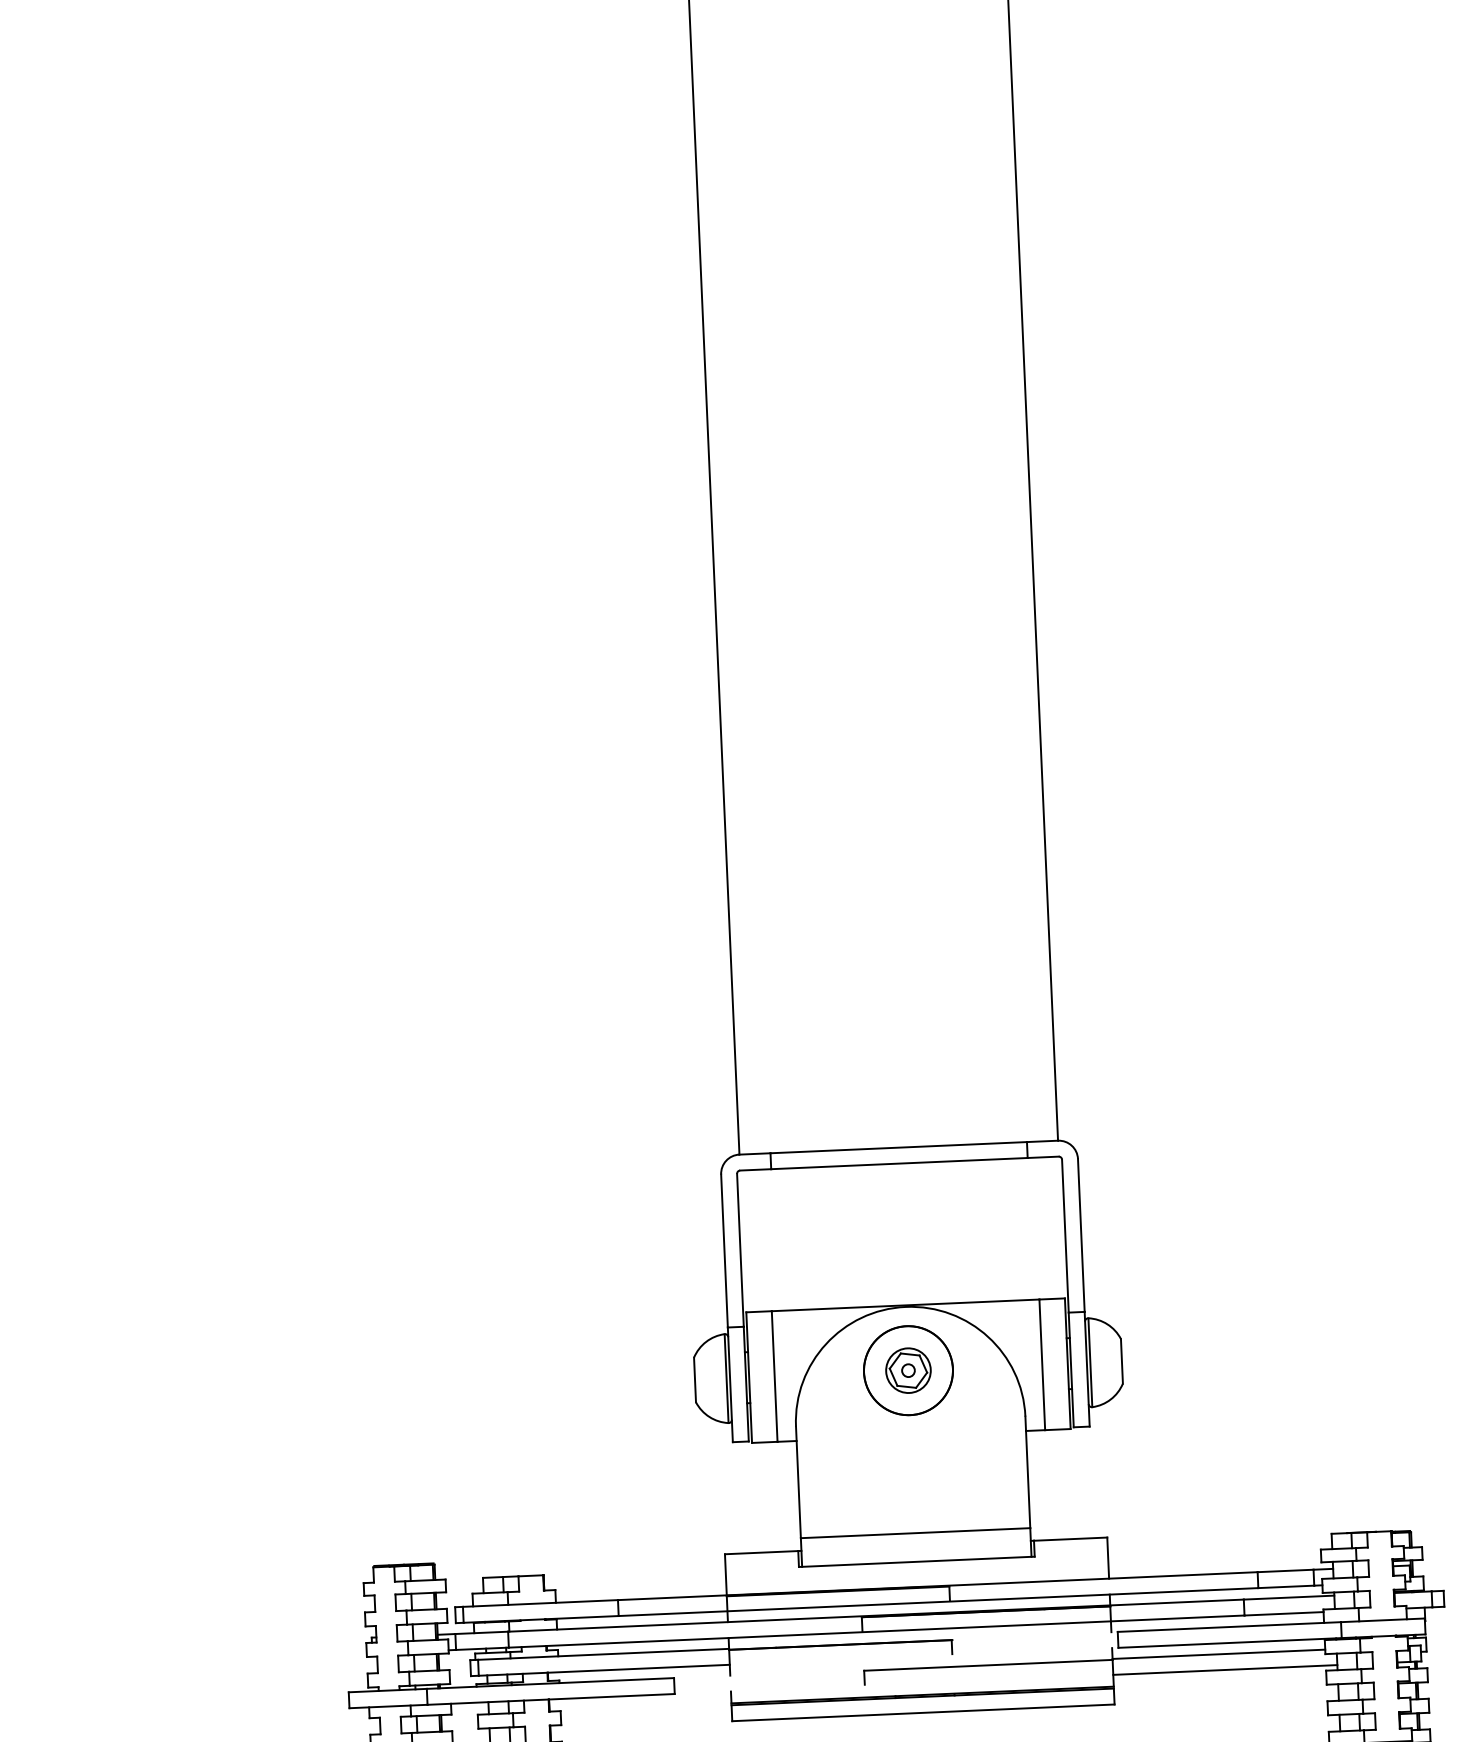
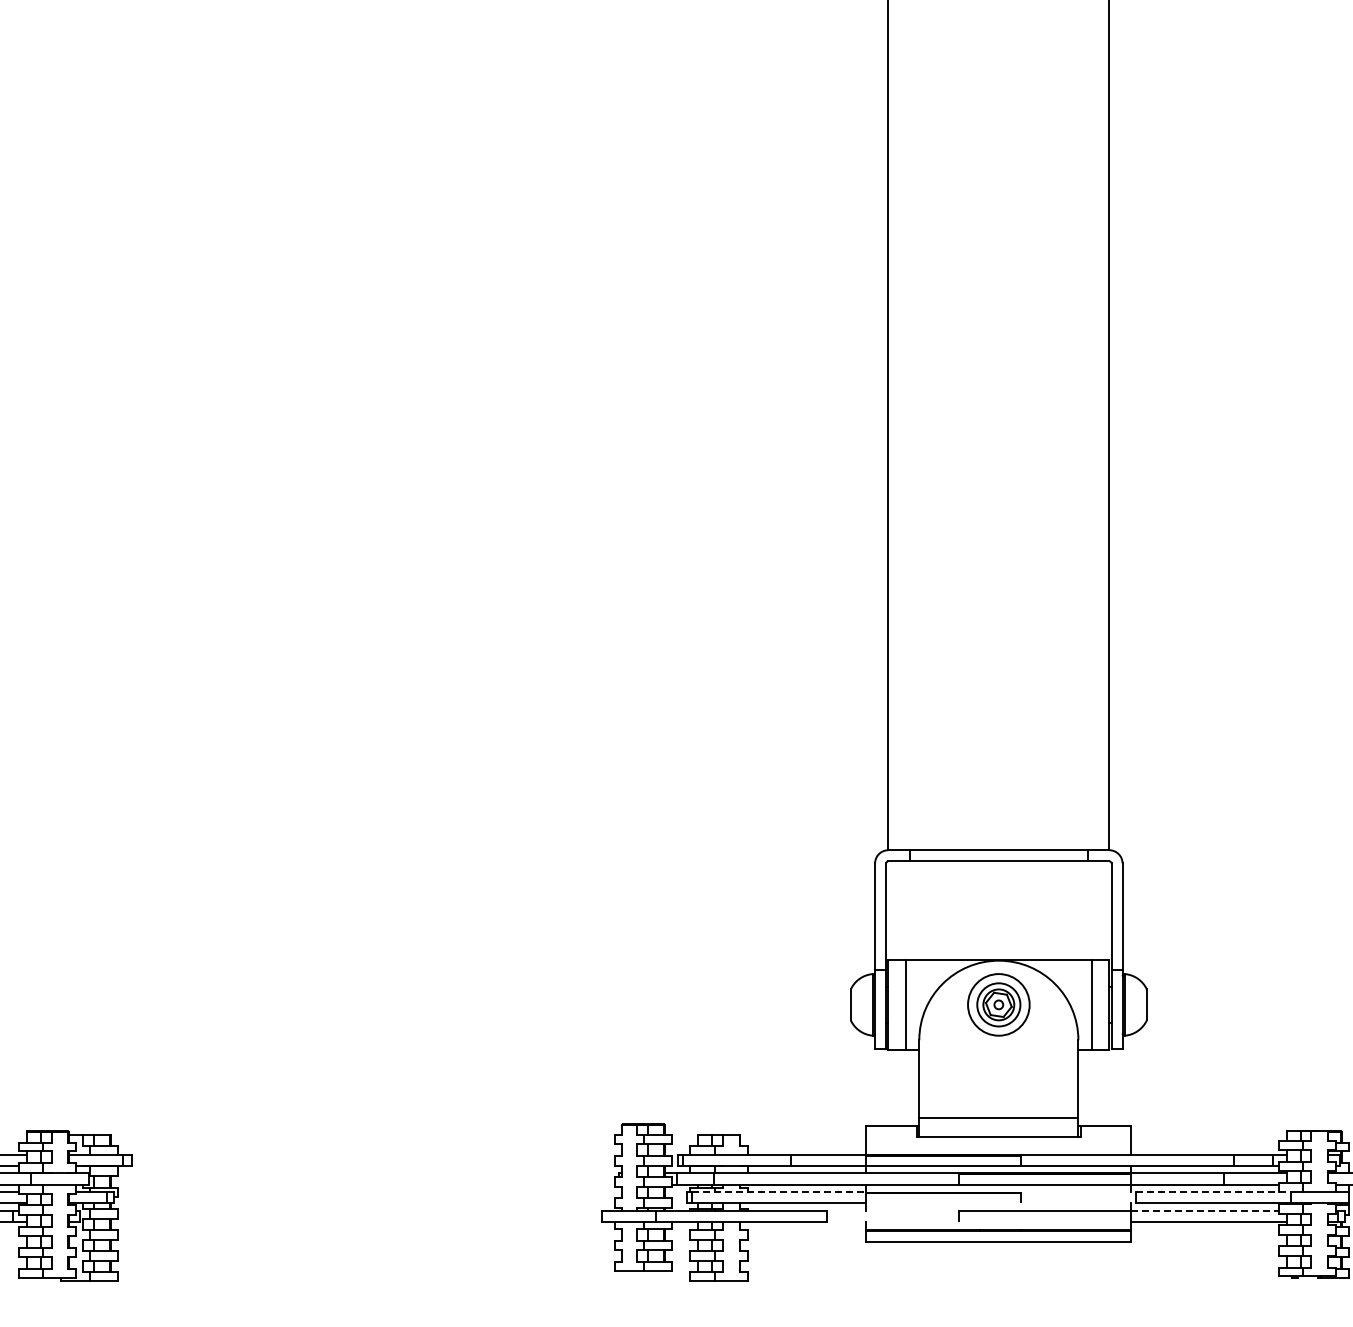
circle: (907, 1370) -> (998, 1004), size x0.7
line: (1229, 1627) -> (1213, 1192), solid -> dashed
line: (1219, 1654) -> (1205, 1210), solid -> dashed
line: (604, 1655) -> (779, 1192), solid -> dashed

